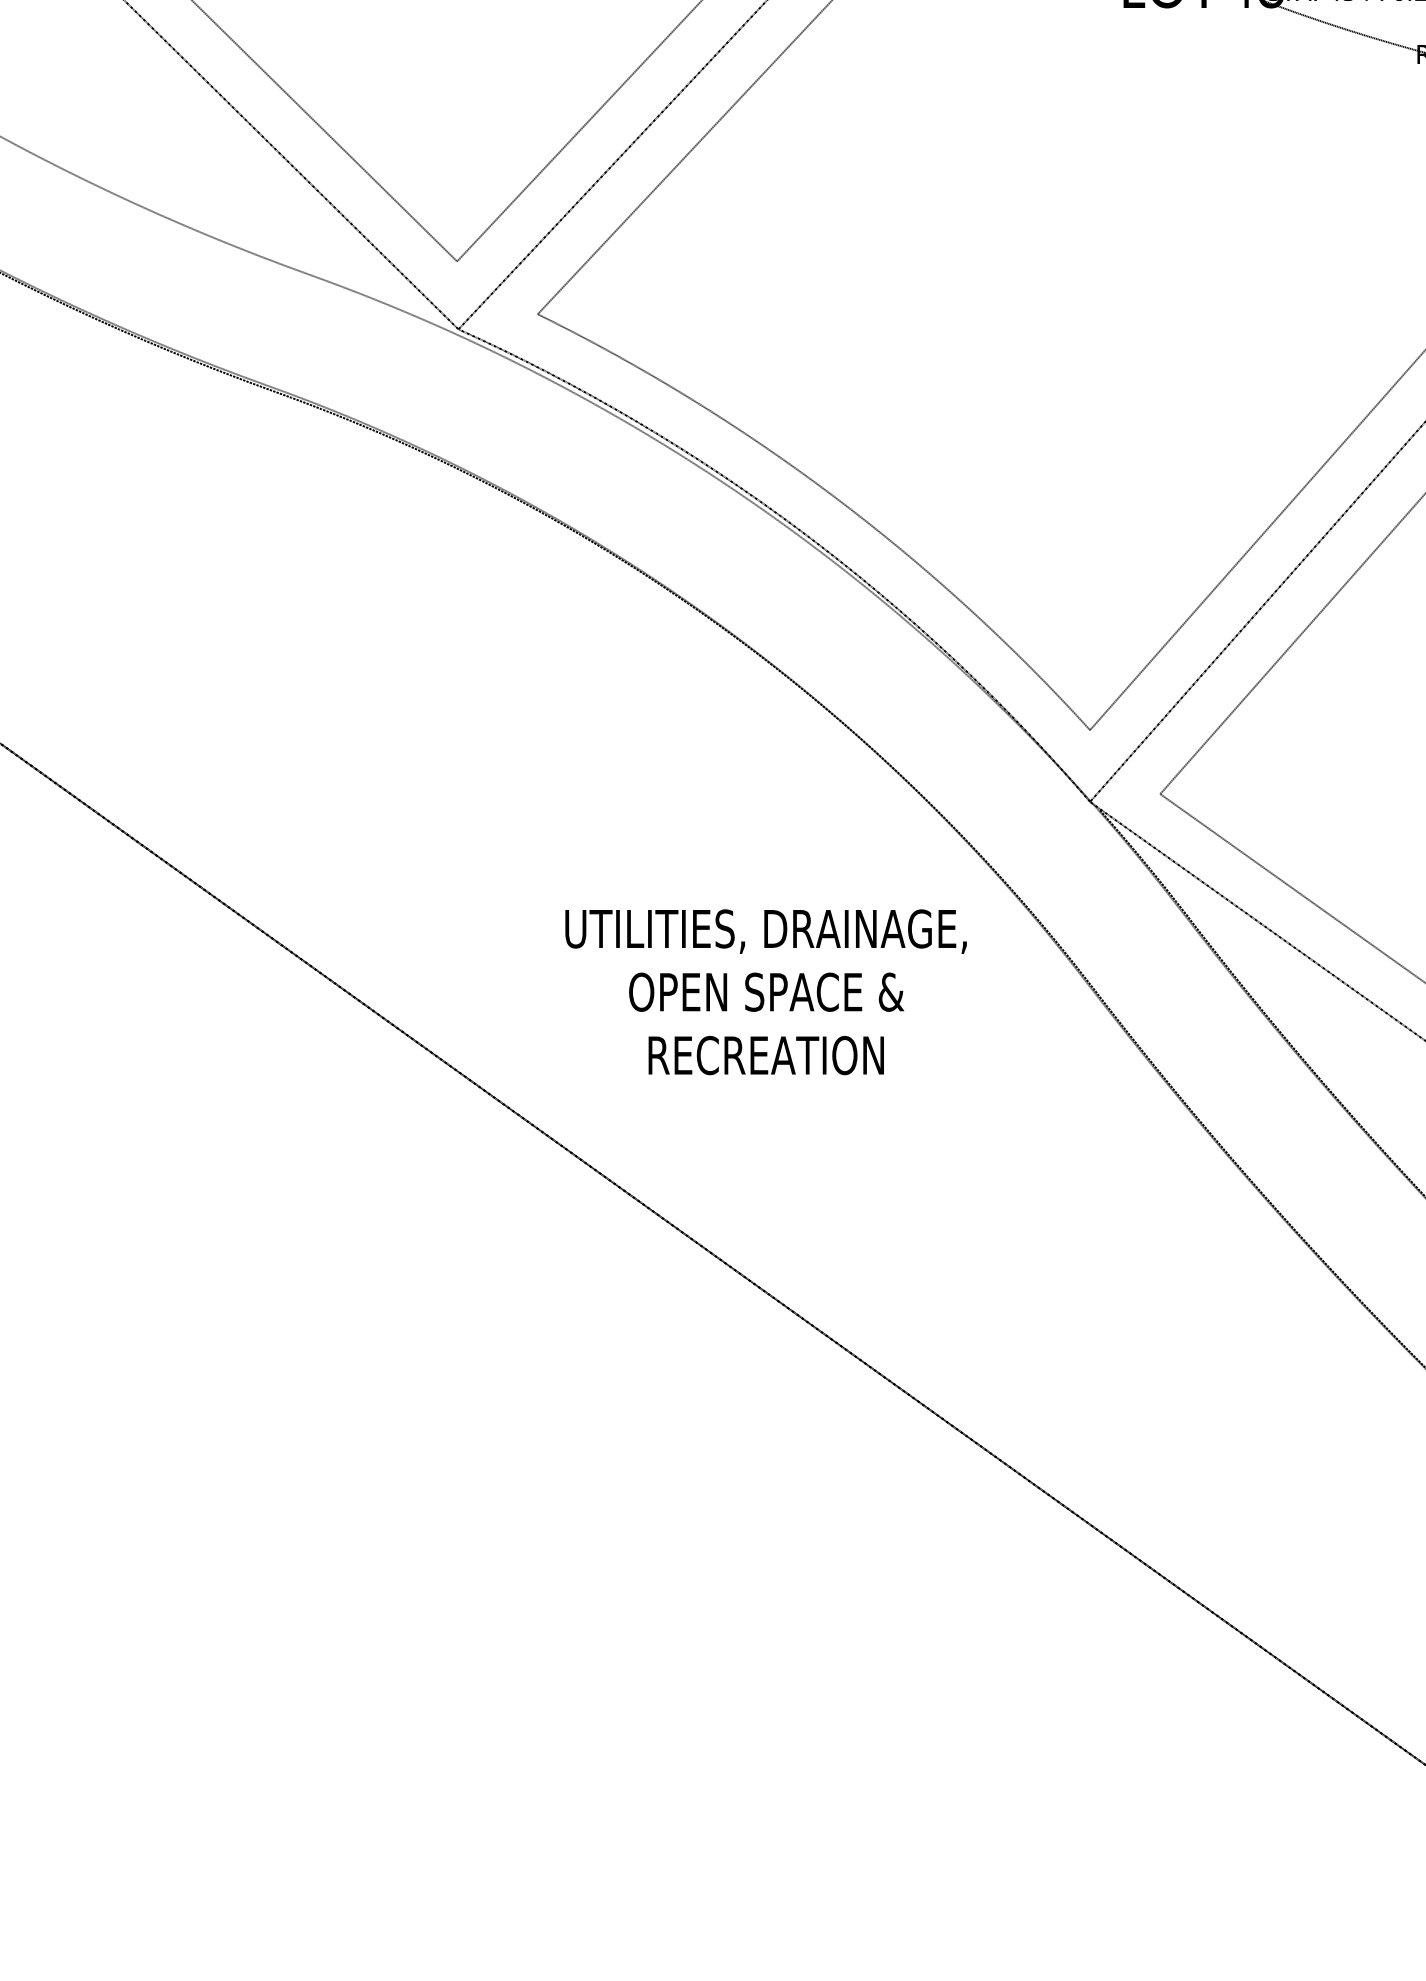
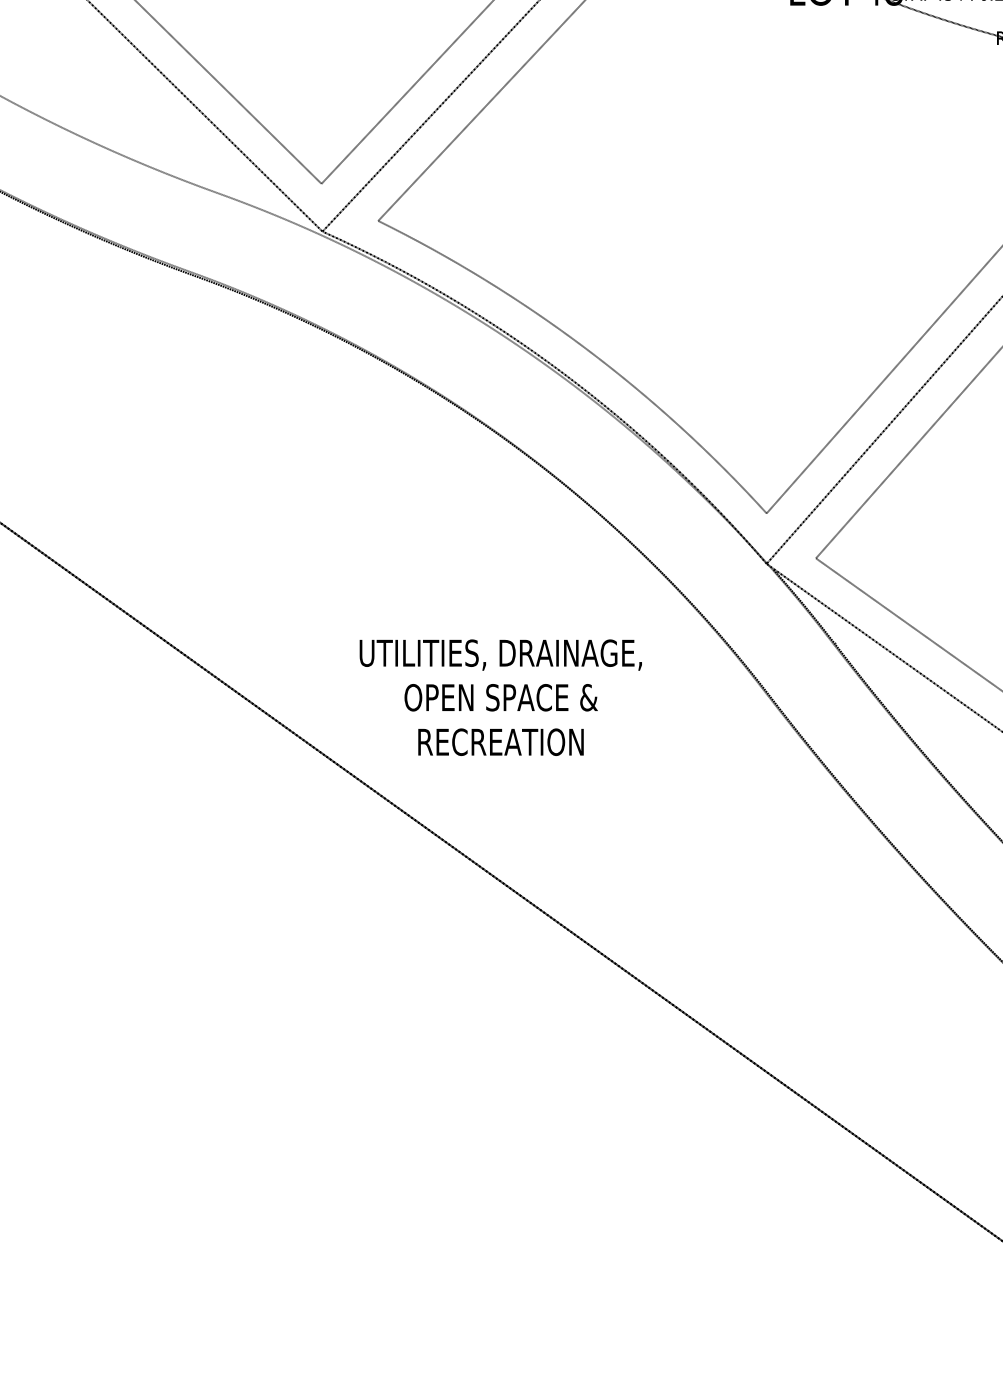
text: (765, 992) -> (500, 697), moved

